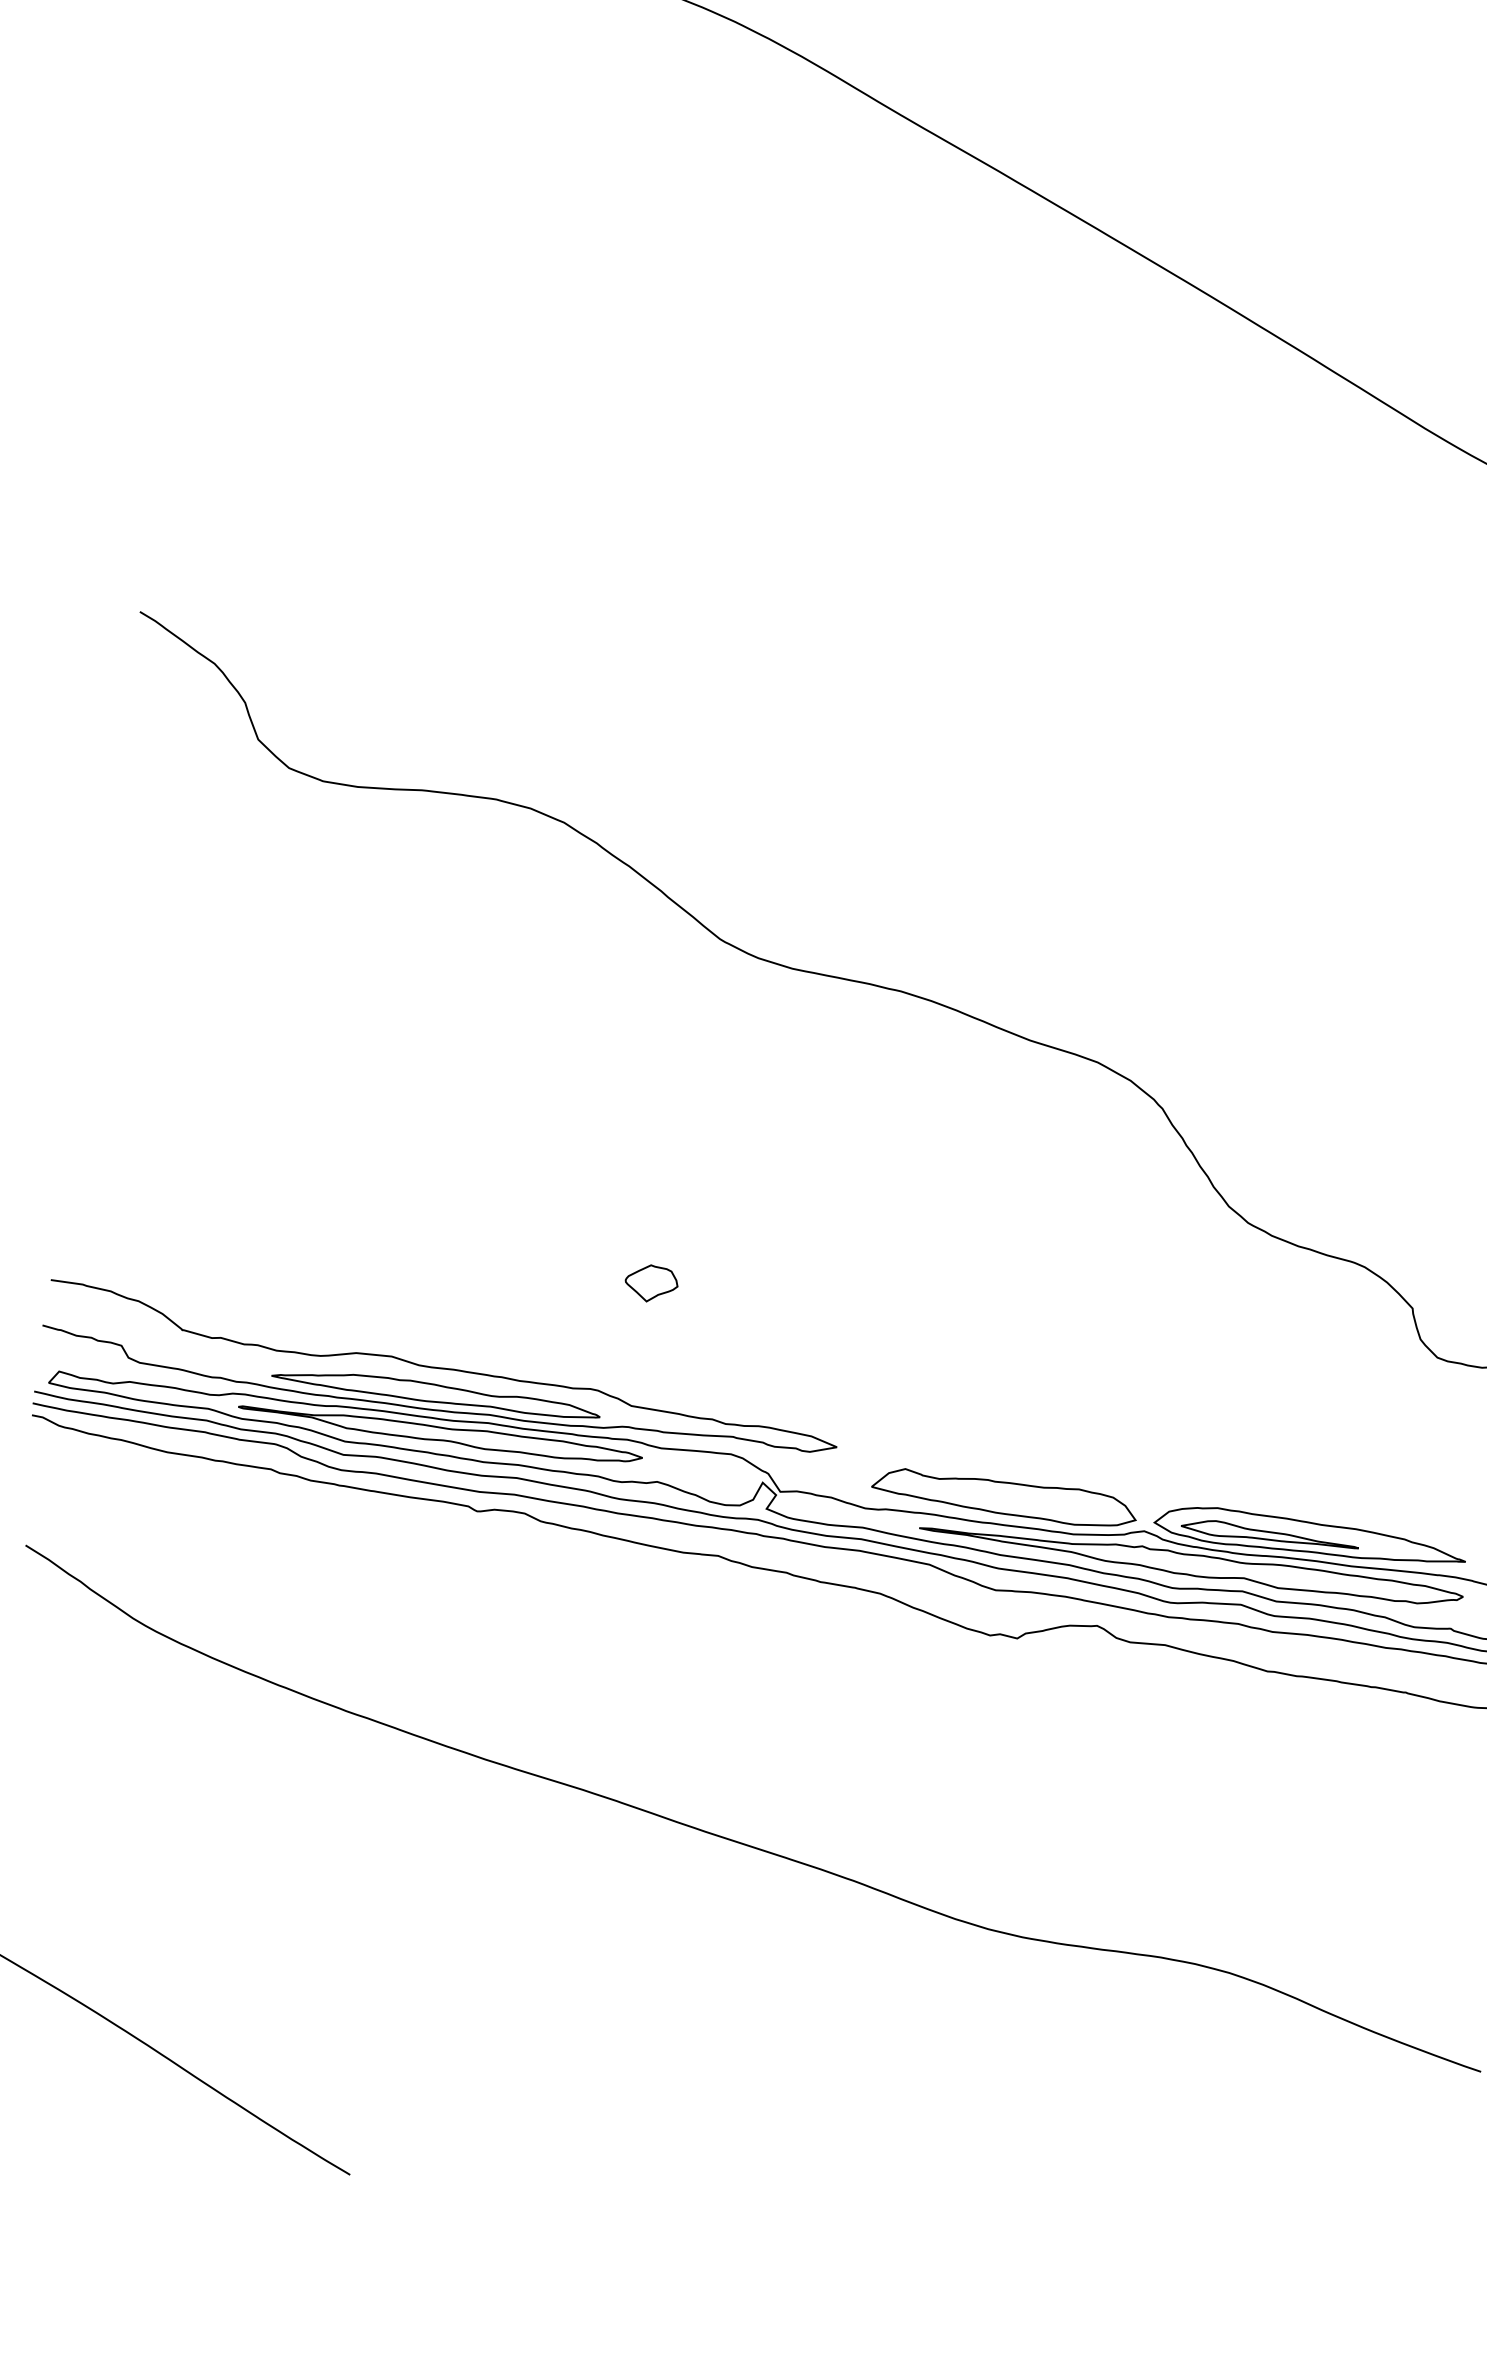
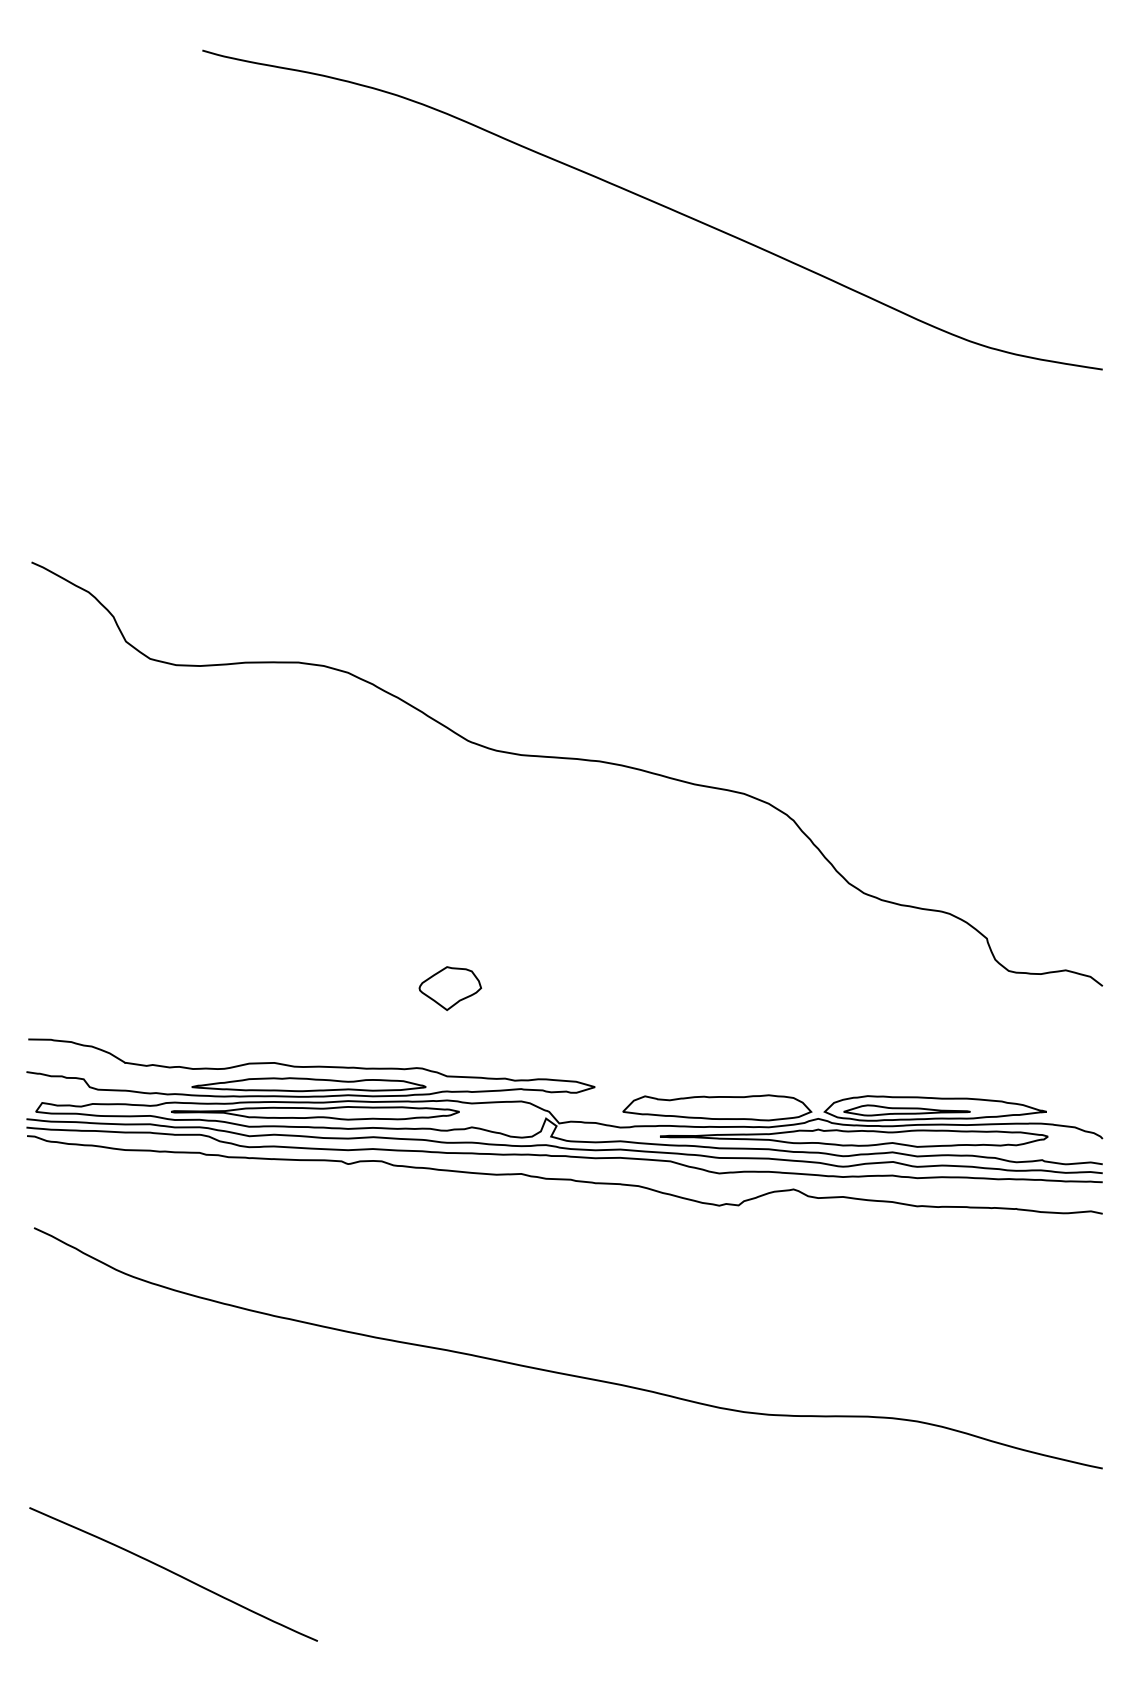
part: (651, 1283) -> (450, 988), size x1.67

